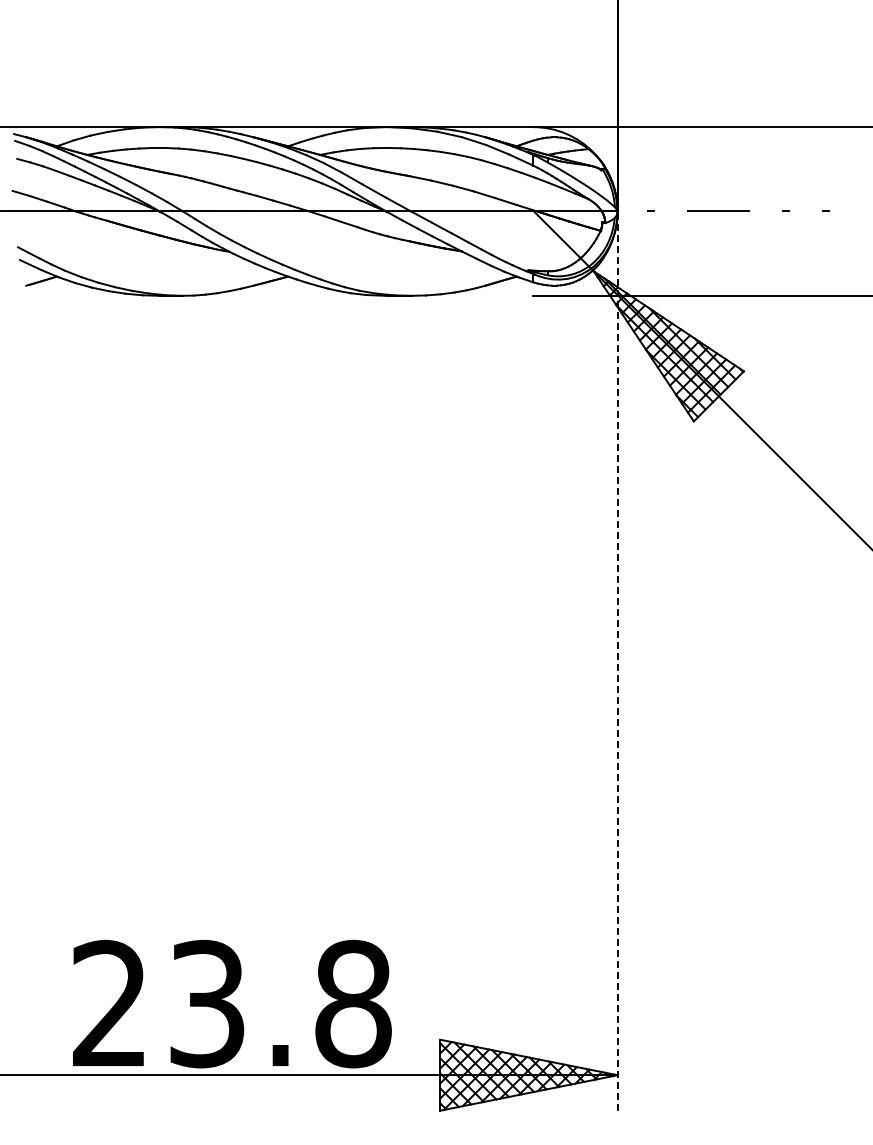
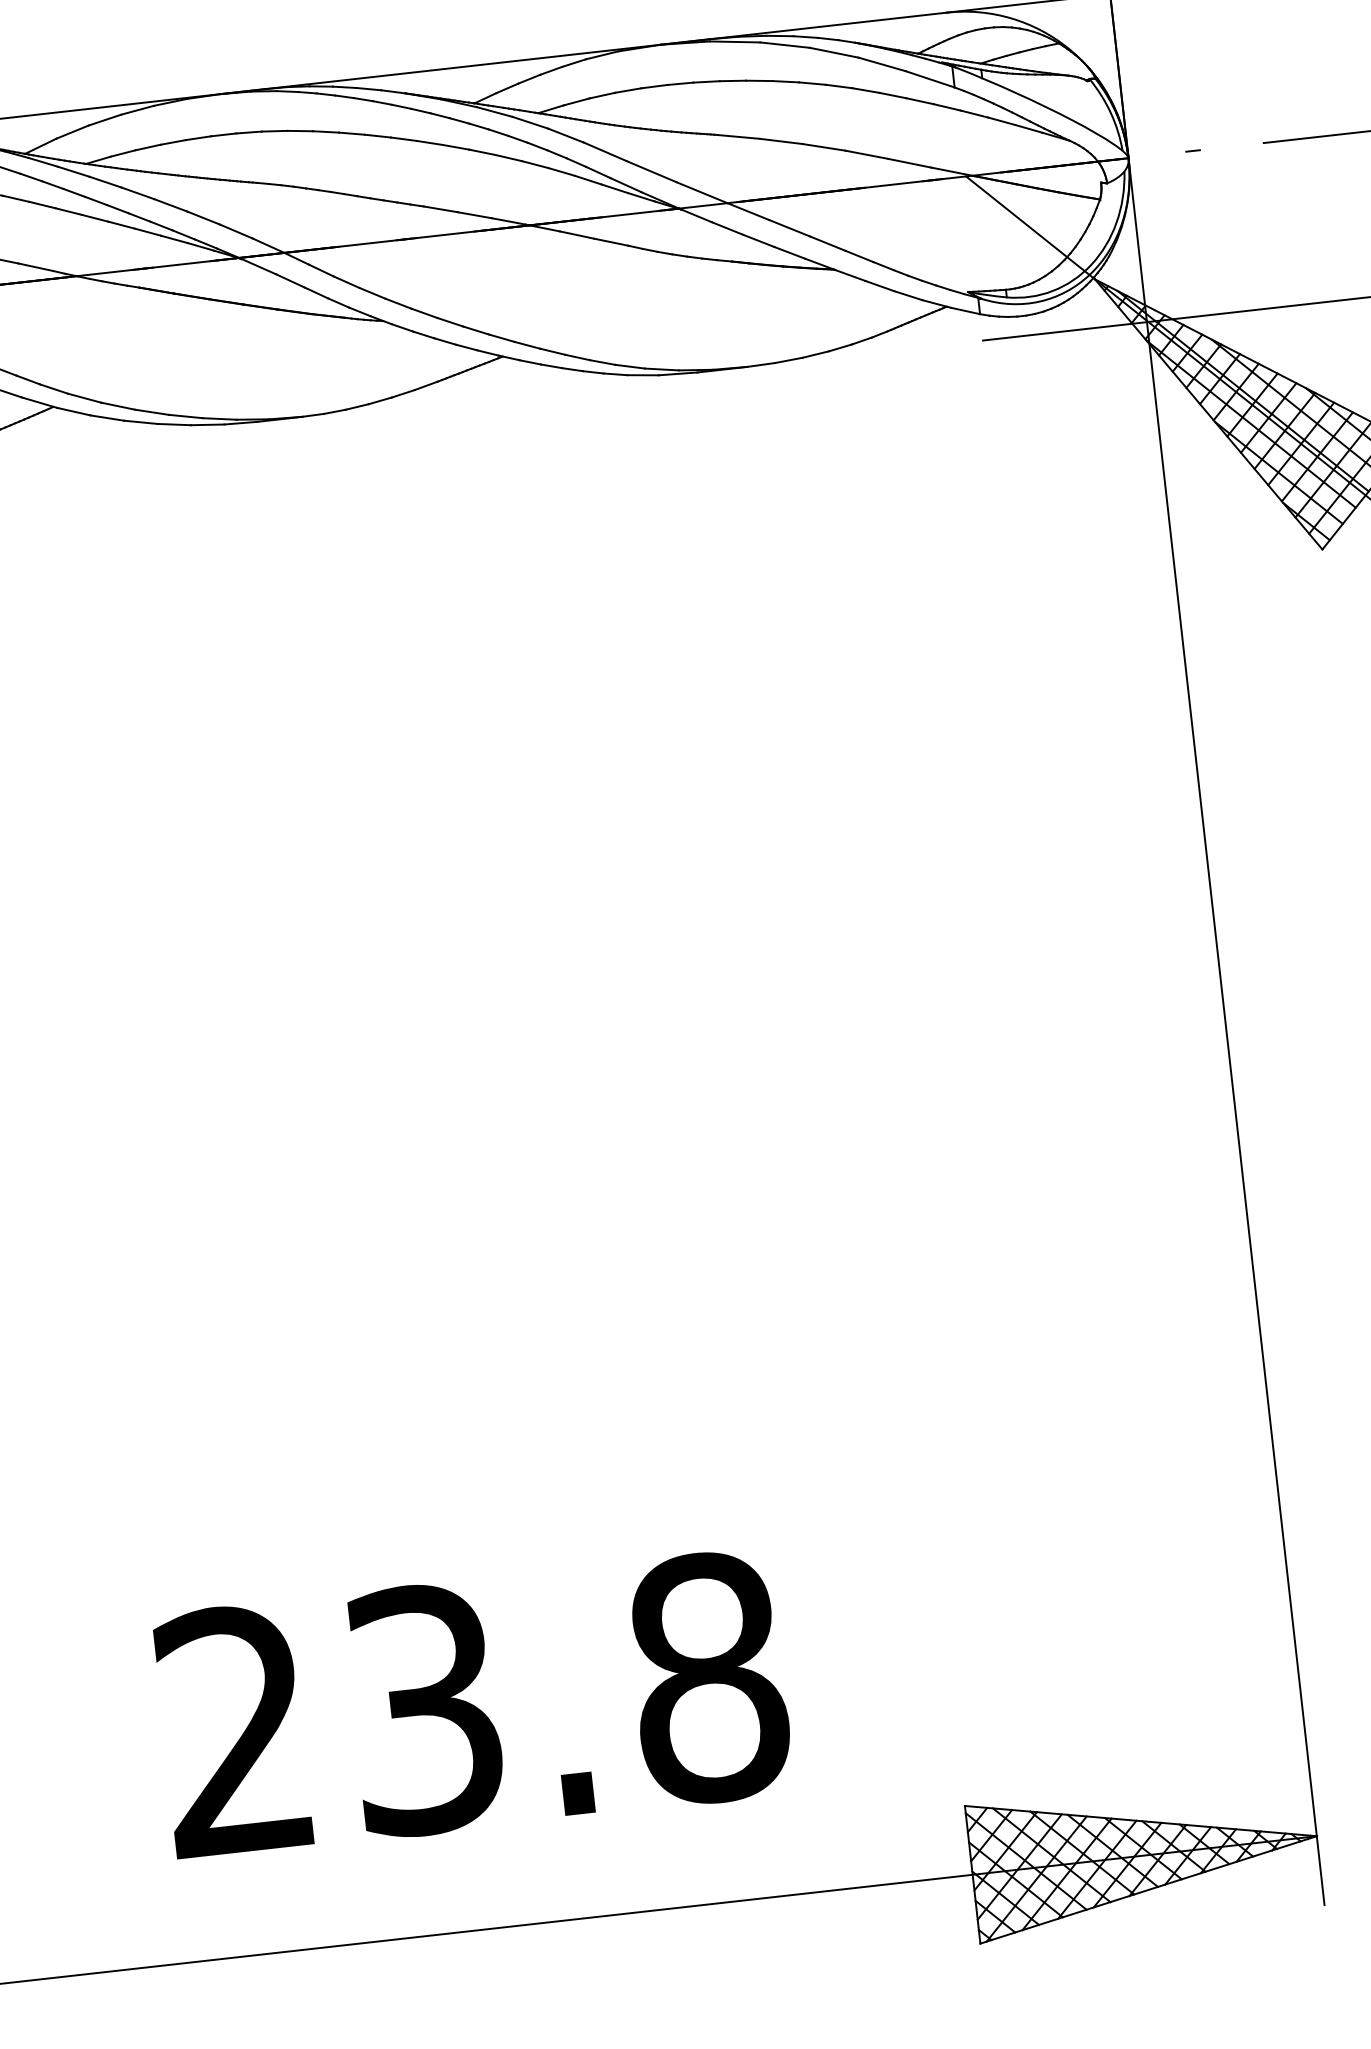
line: (617, 661) -> (1226, 1032), dashed -> solid
text: (232, 1003) -> (473, 1703), moved

